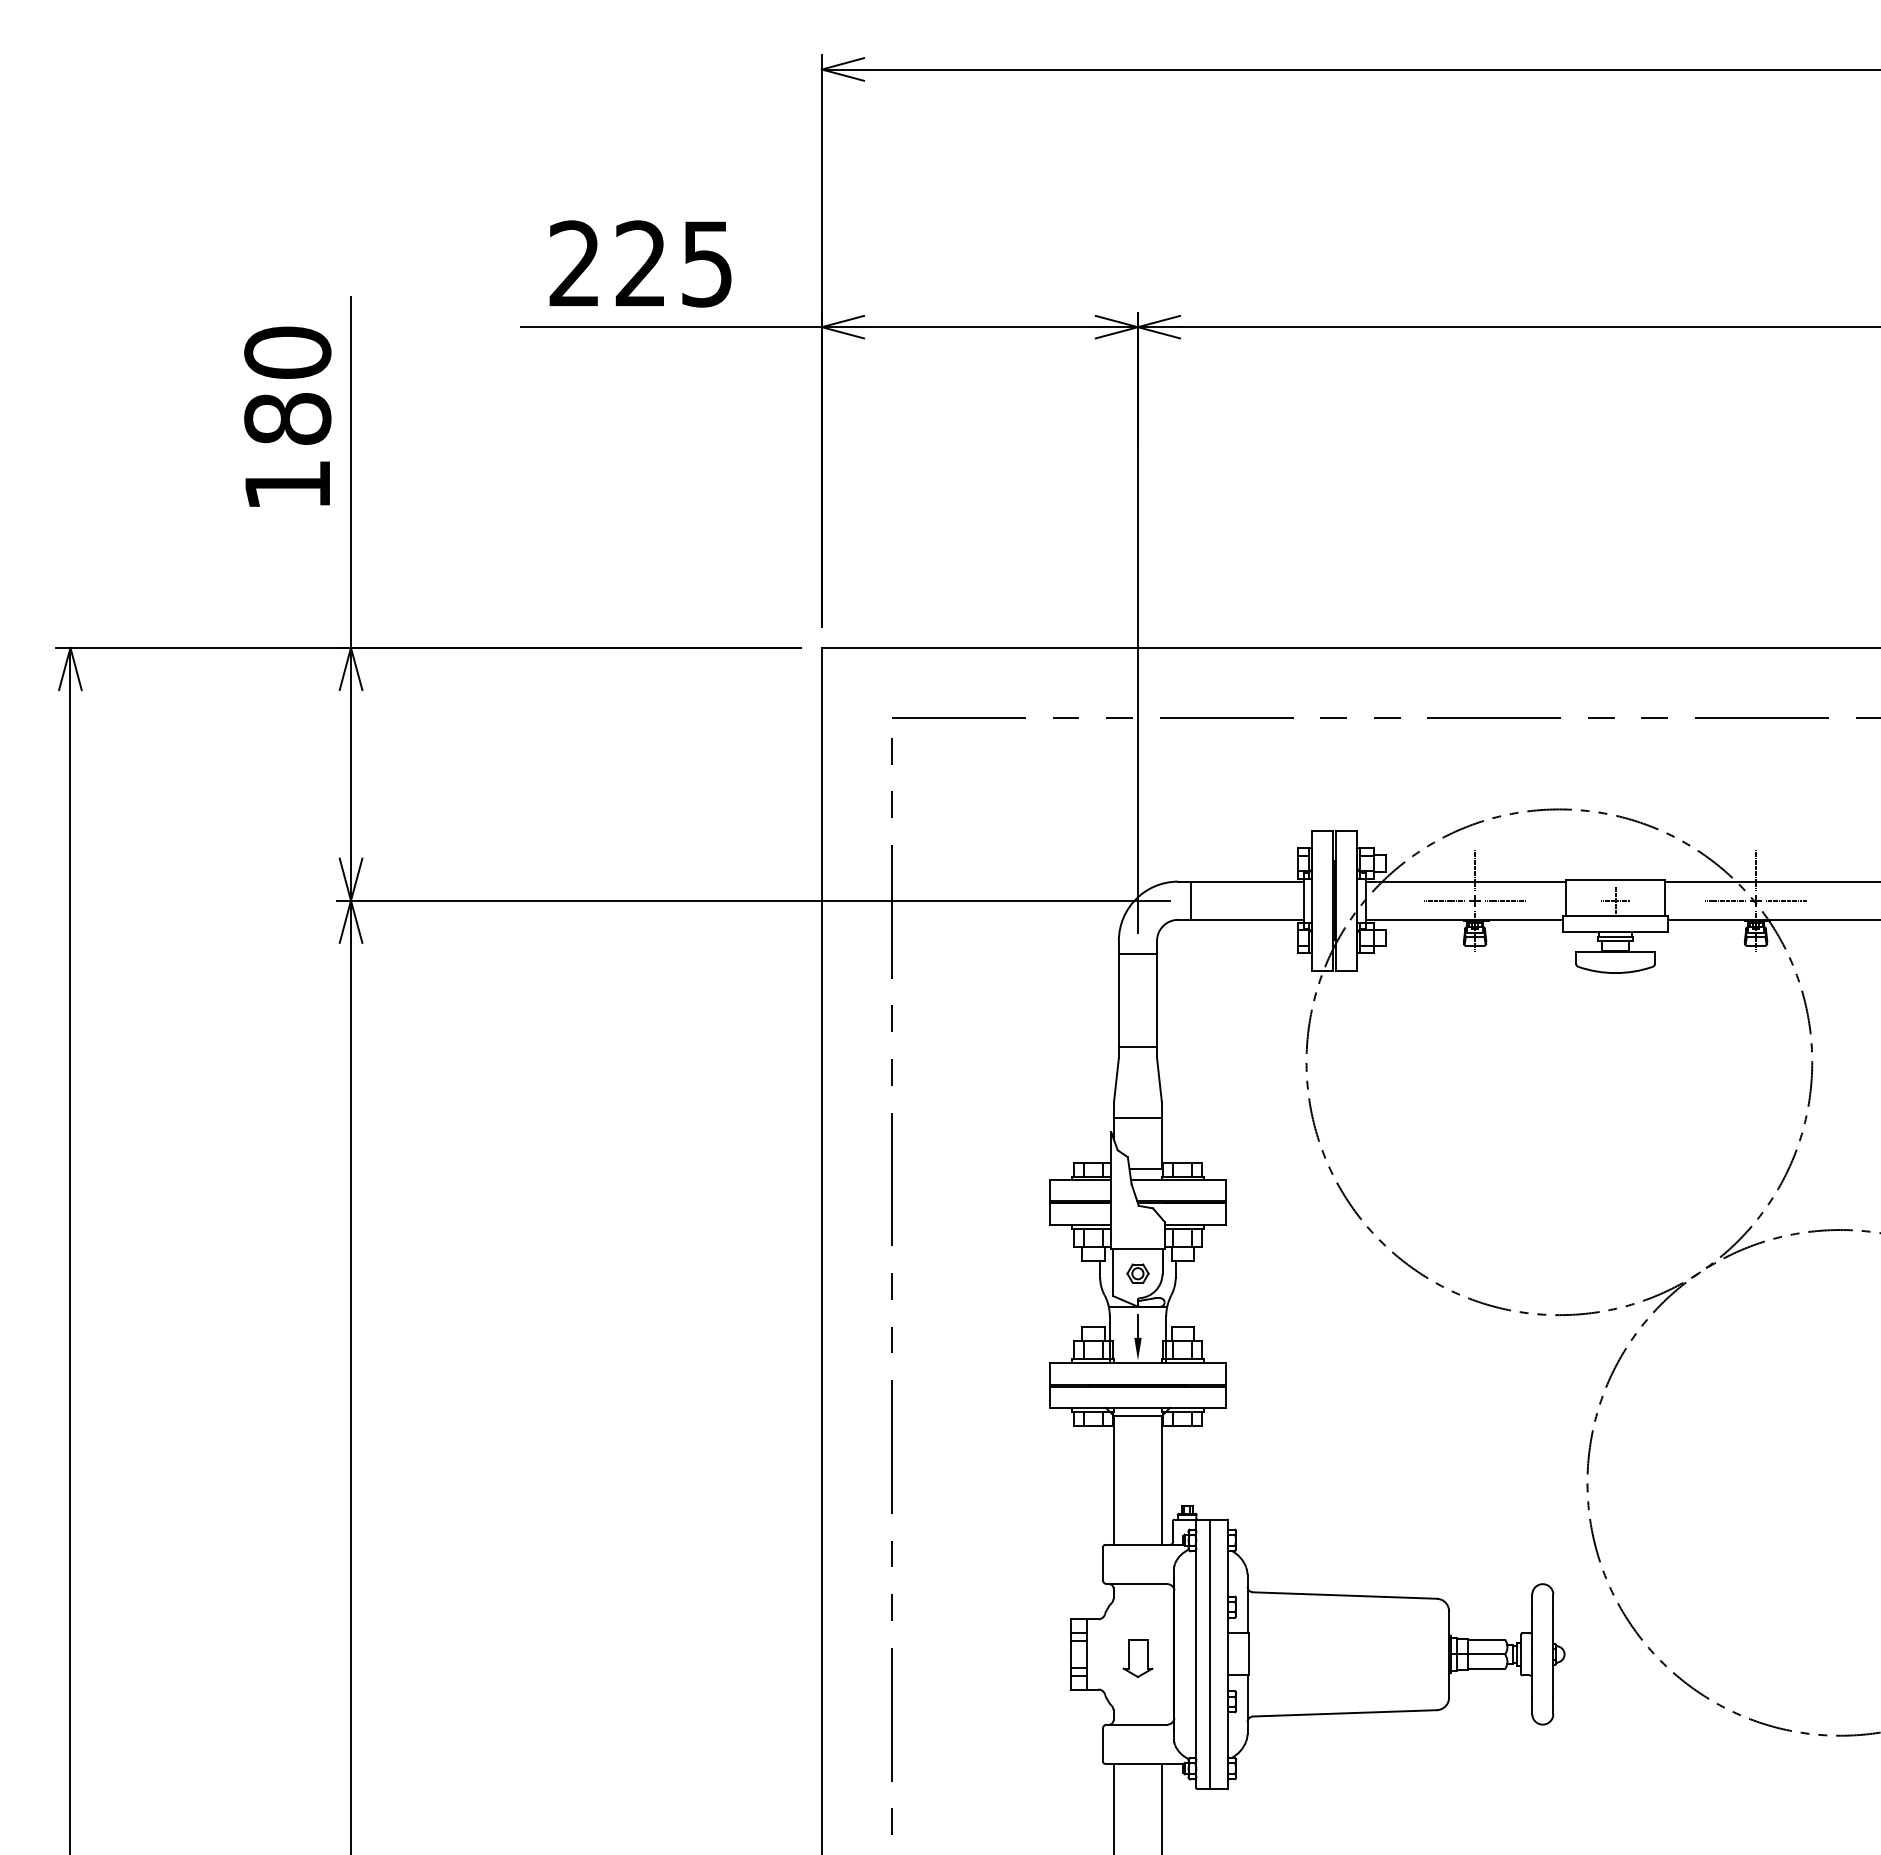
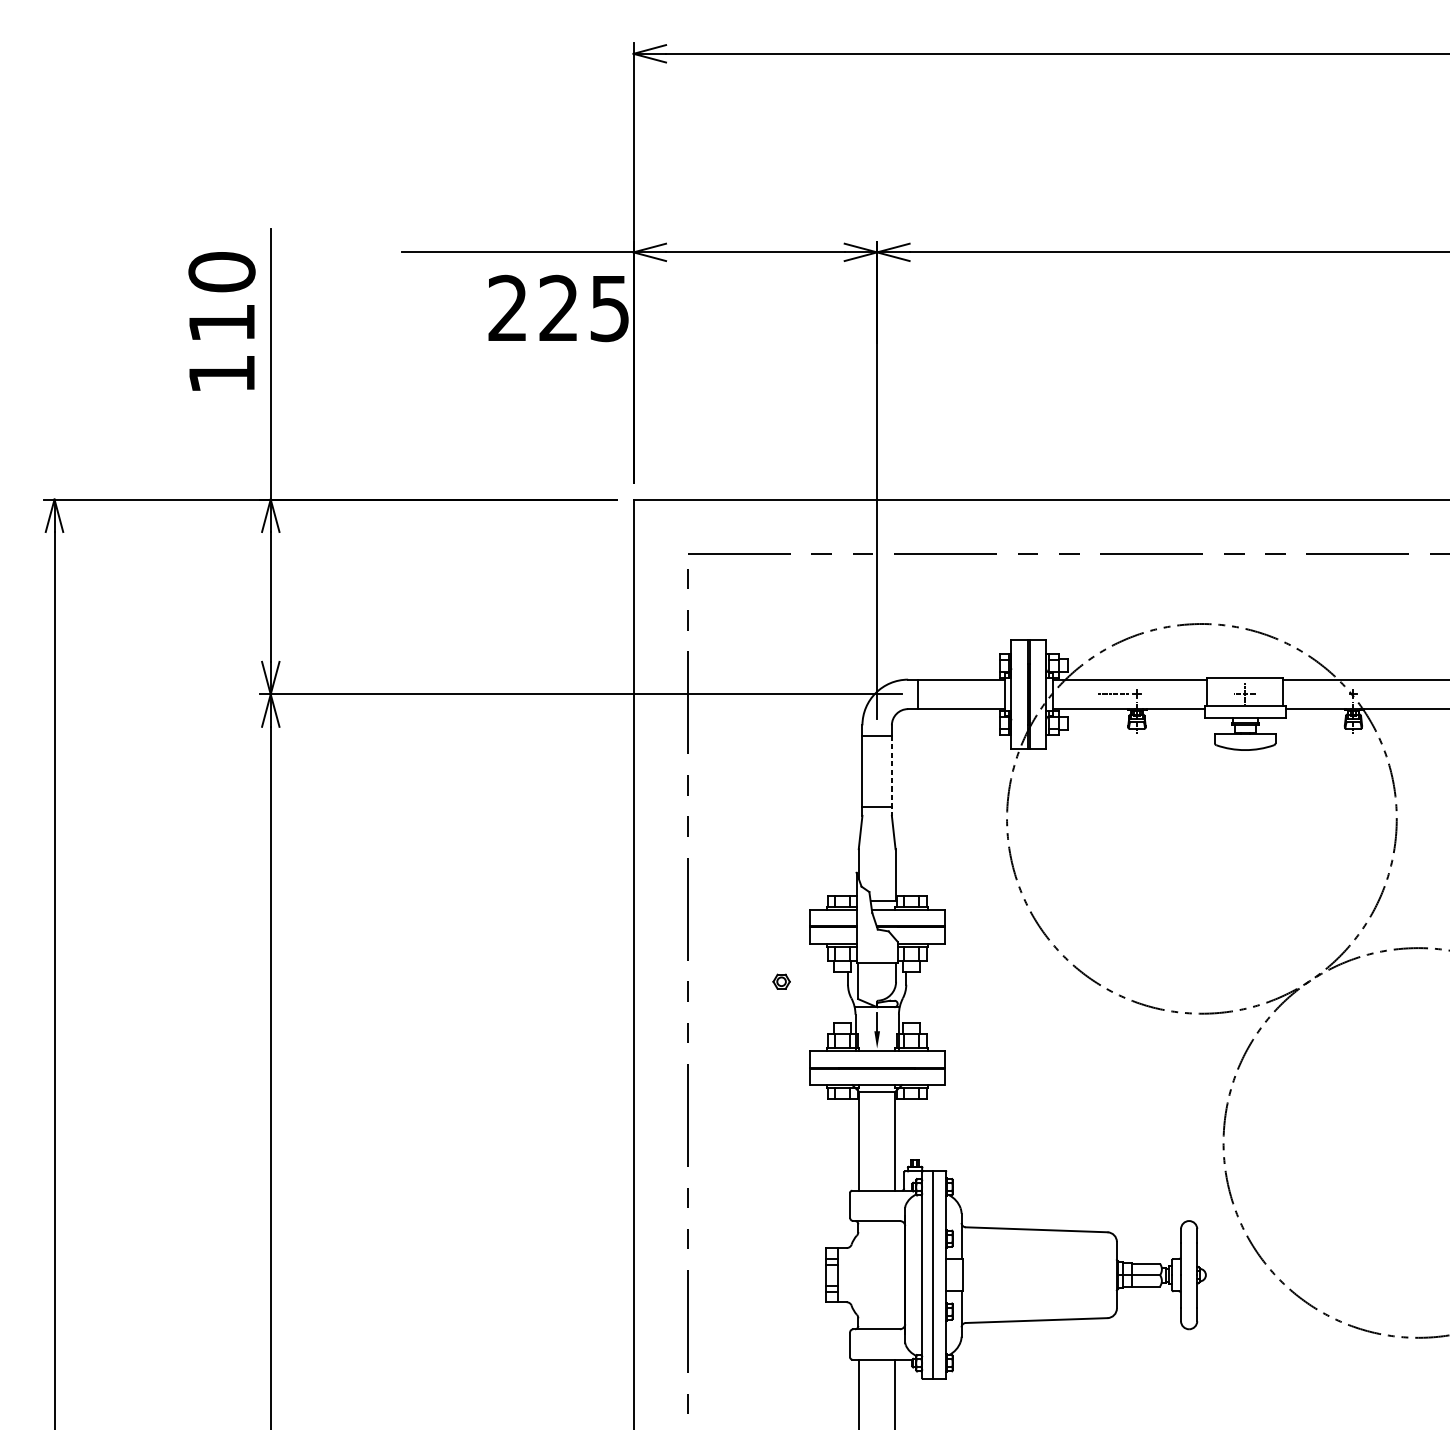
text: (640, 263) -> (558, 308), moved
text: (287, 418) -> (221, 322), 180 -> 110
line: (1475, 870) -> (1137, 671), removed
line: (1756, 870) -> (1353, 671), removed
line: (1505, 900) -> (1160, 694), removed
line: (1725, 900) -> (1329, 694), removed
line: (1786, 900) -> (1376, 694), removed
line: (1157, 1006) -> (892, 775), solid -> dashed
line: (1137, 1118) -> (876, 862), removed
part: (1137, 1273) -> (781, 981), moved
part: (1137, 1658) -> (876, 1278), removed

